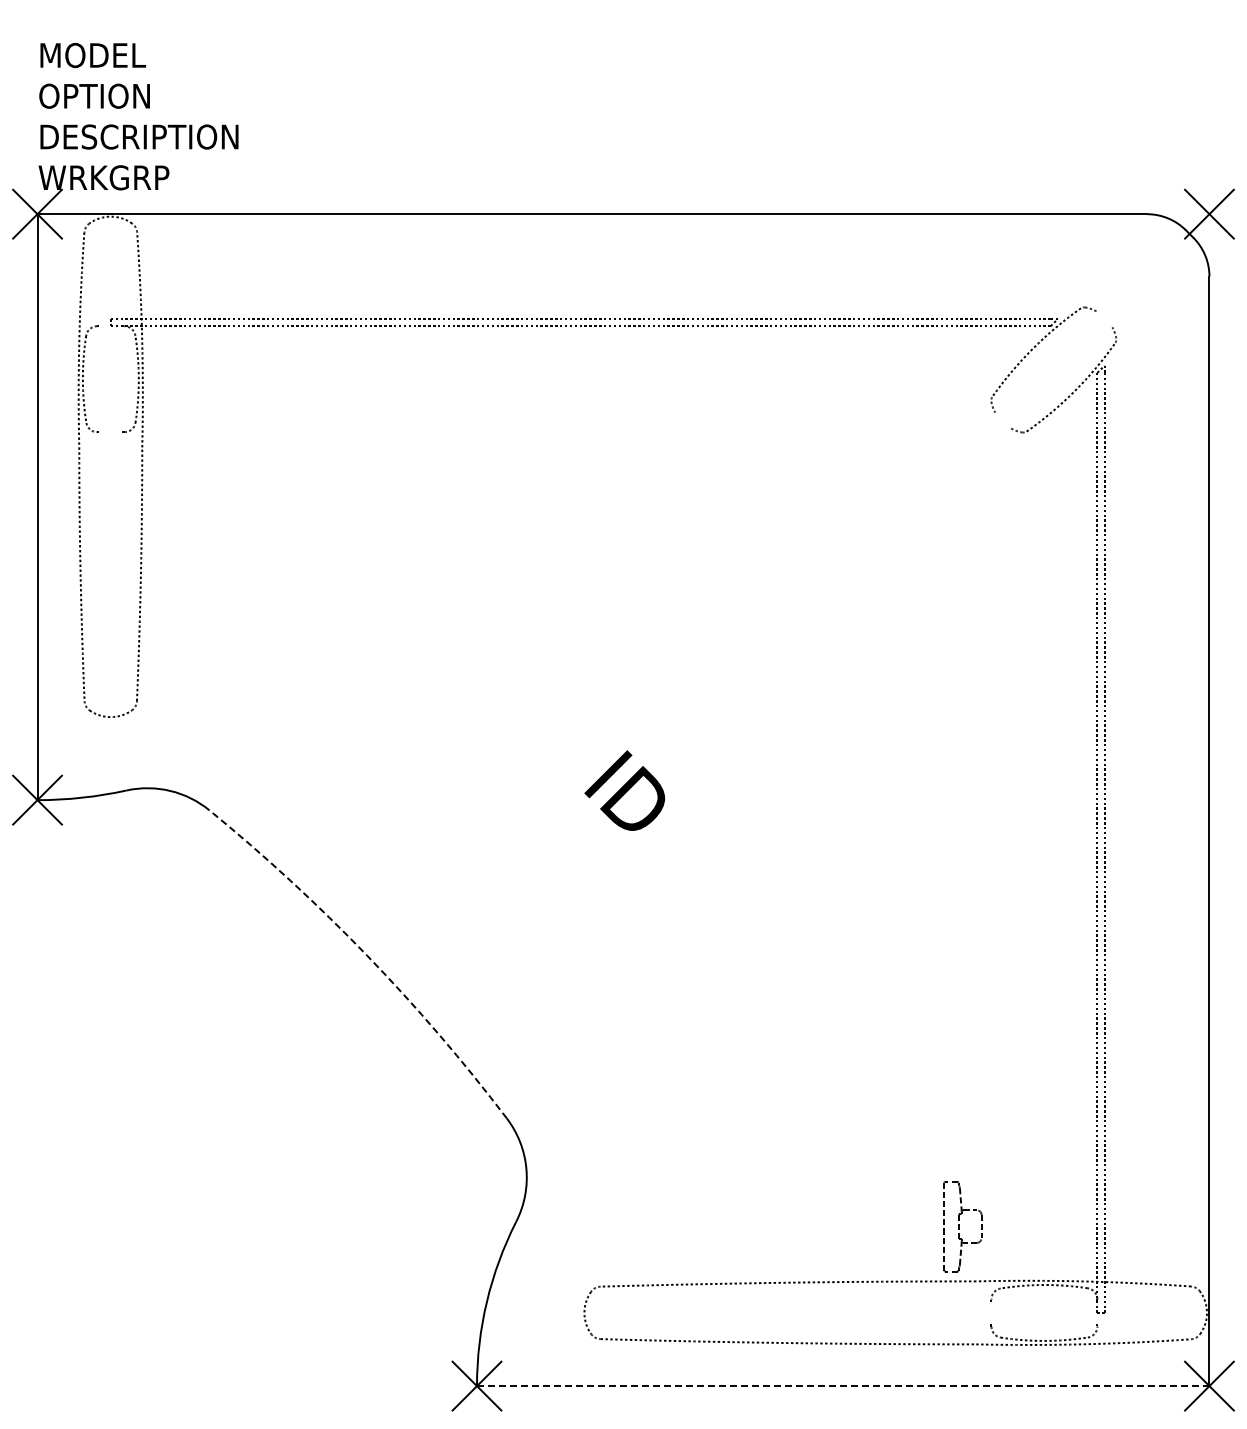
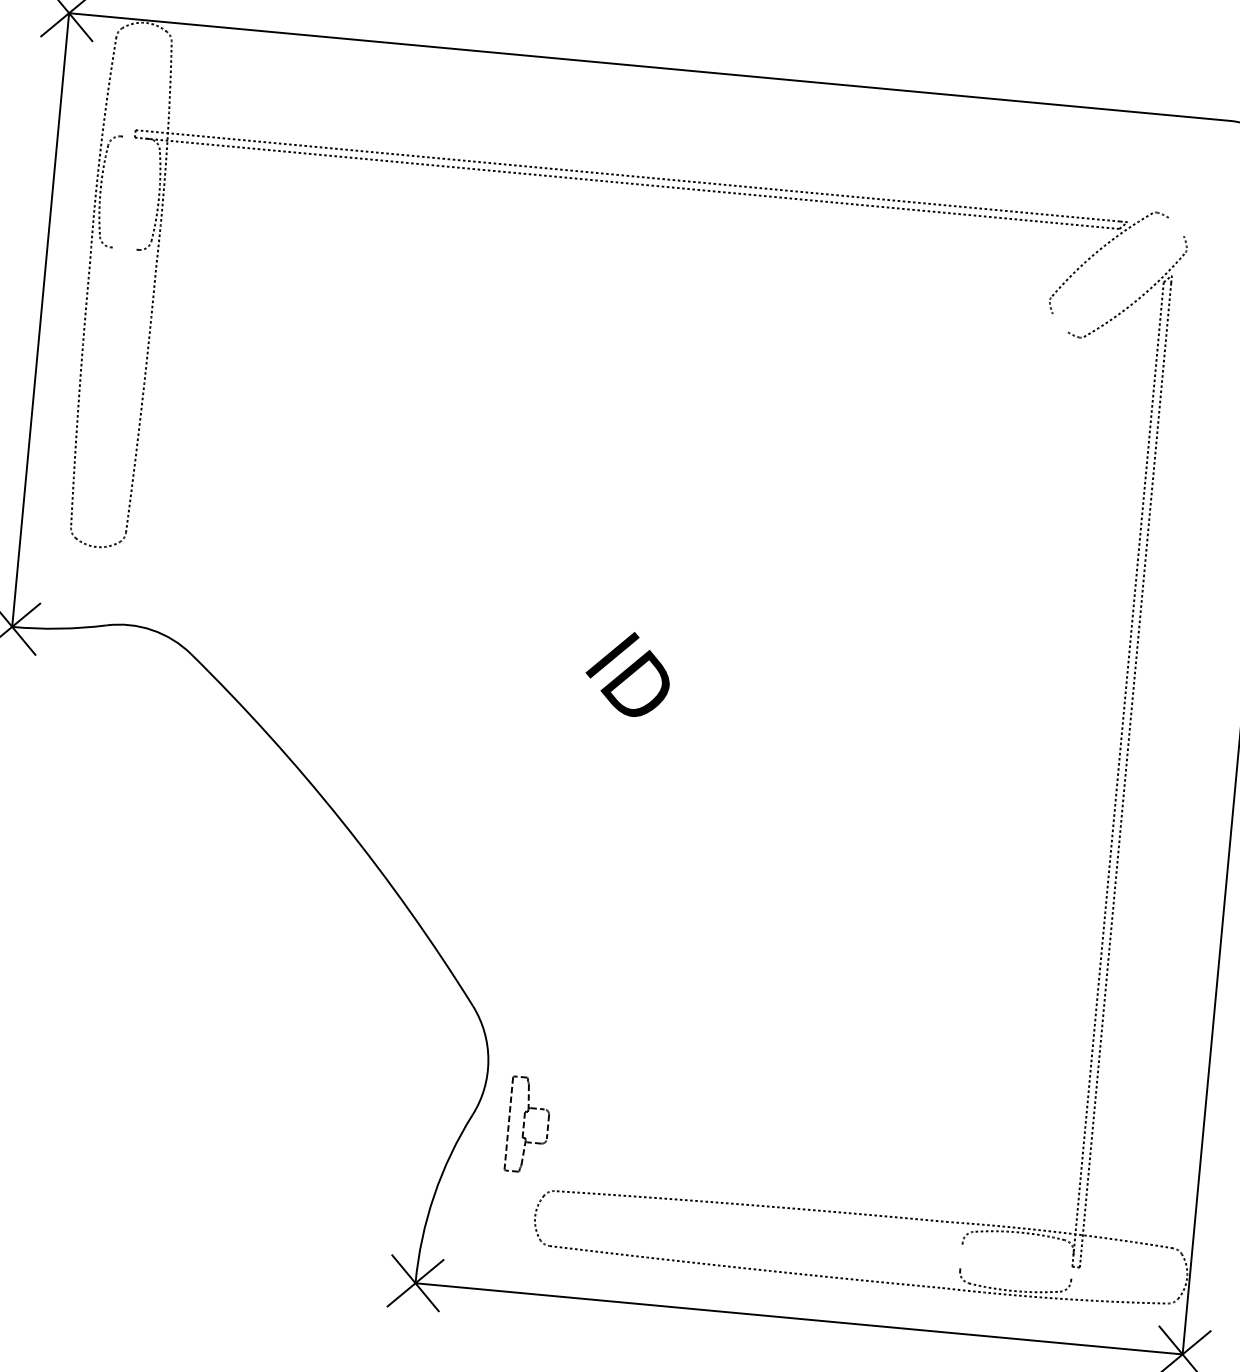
arc: (367, 955) -> (342, 821), dashed -> solid
part: (962, 1226) -> (527, 1125), moved
line: (843, 1386) -> (799, 1319), dashed -> solid

